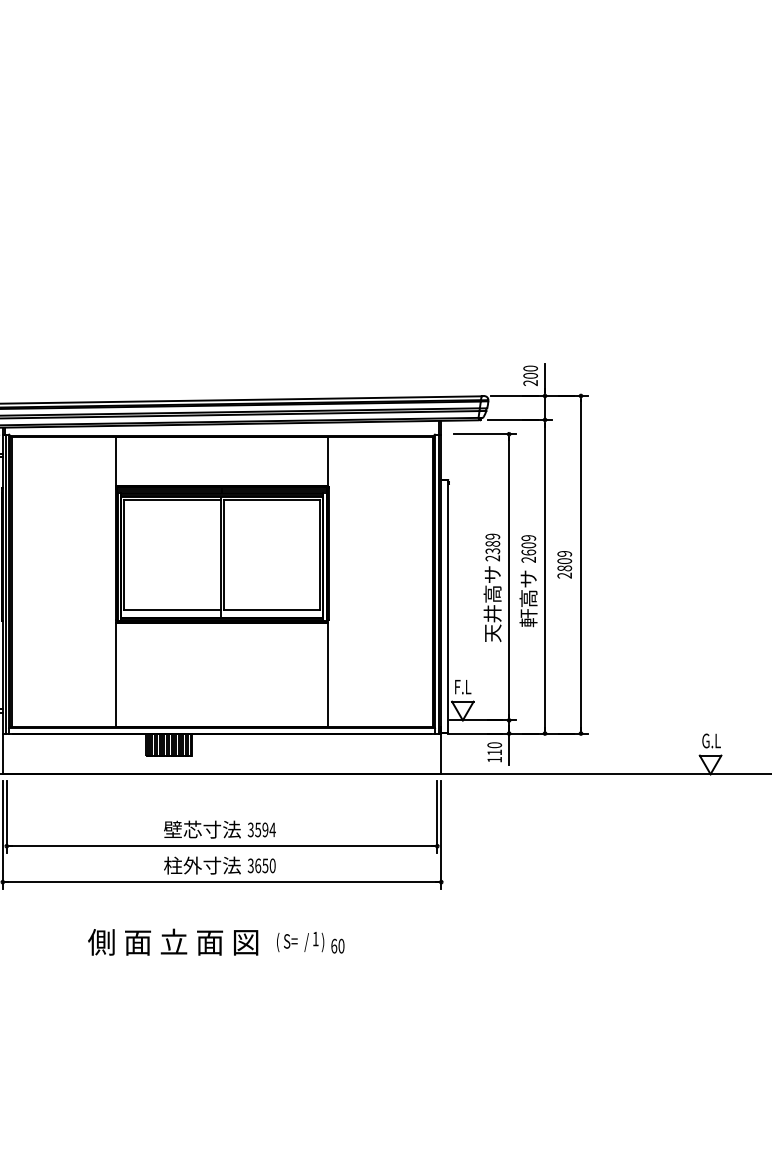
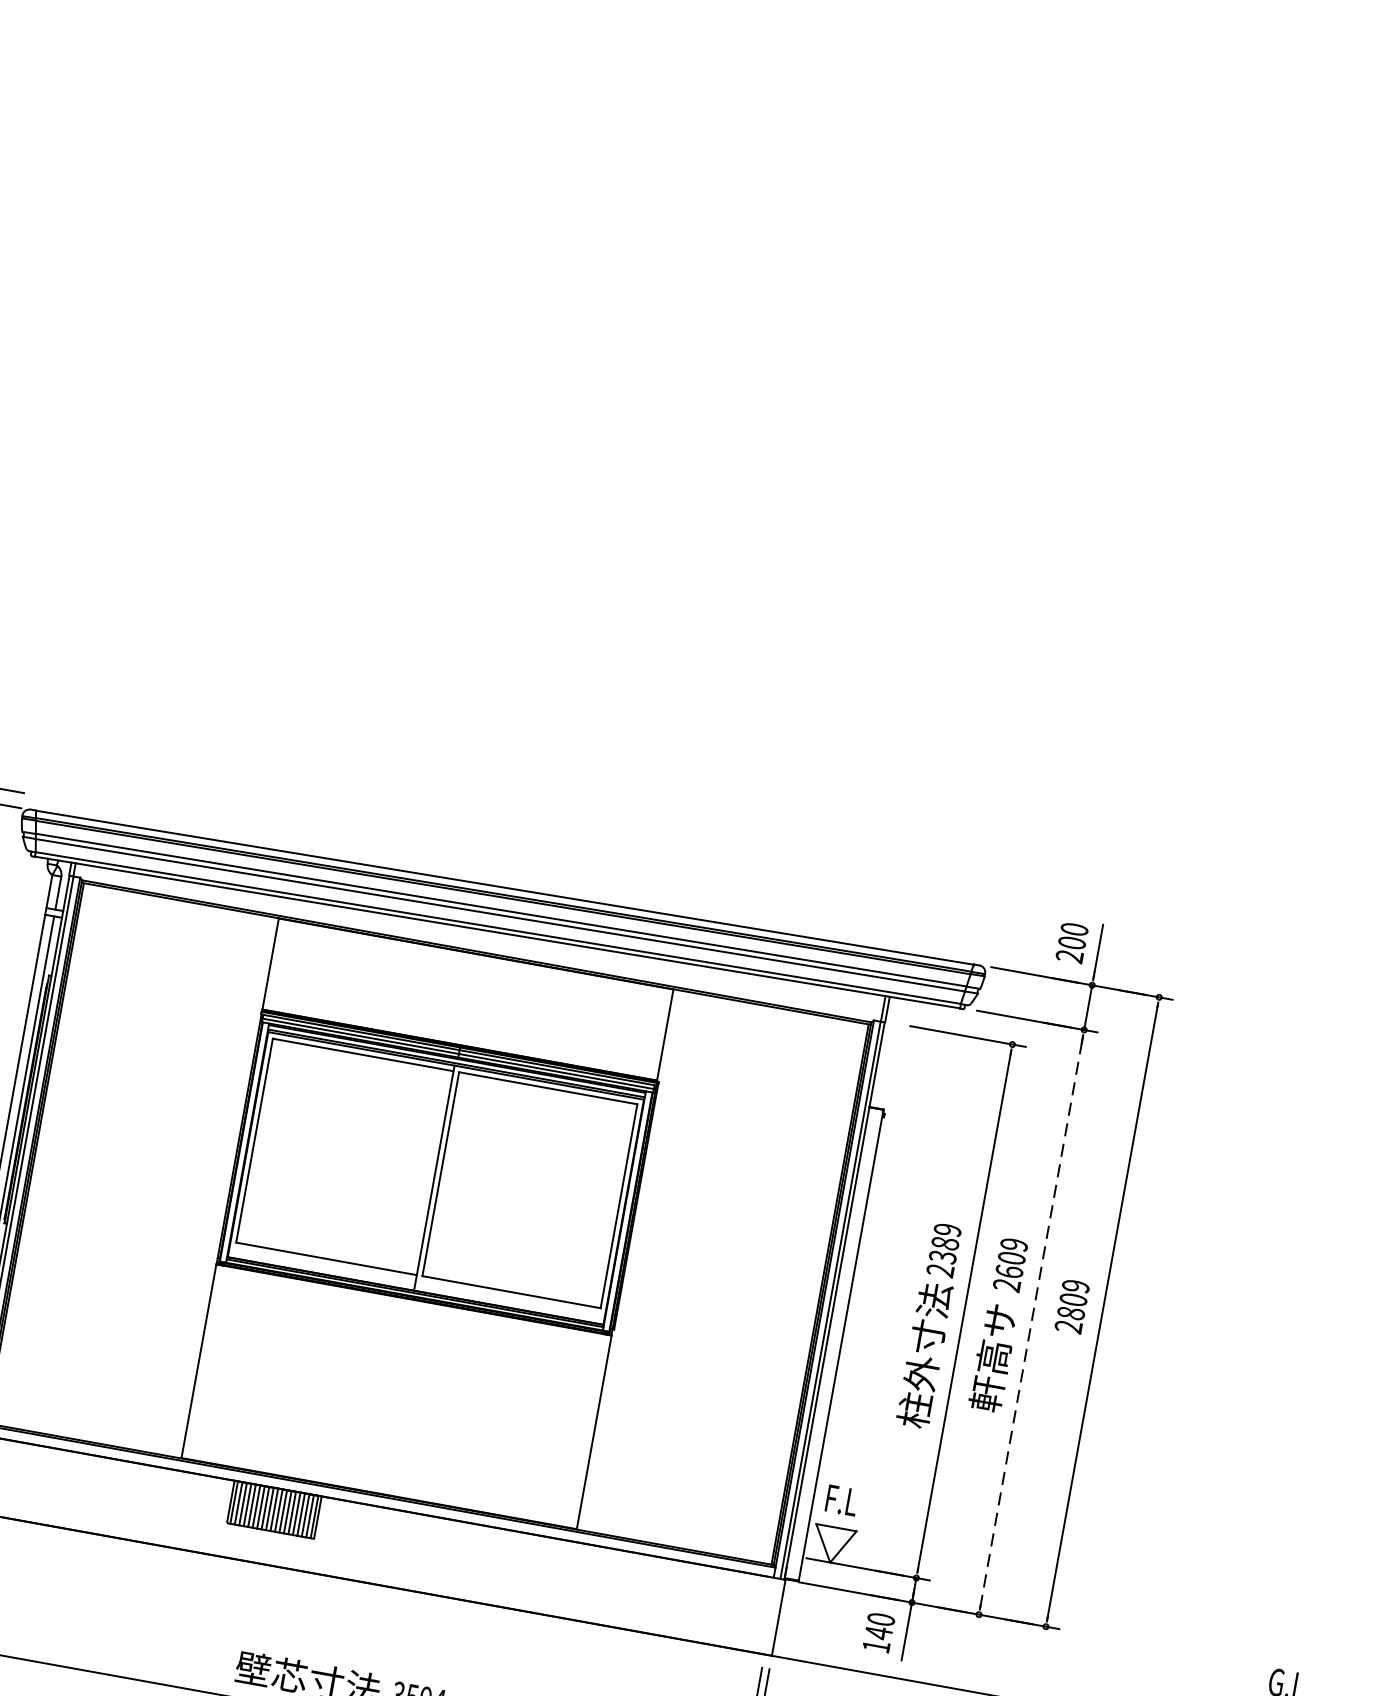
line: (545, 576) -> (1032, 1321), solid -> dashed
text: (492, 603) -> (924, 1354), 天井高サ -> 柱外寸法
text: (494, 752) -> (878, 1632), 110 -> 140

